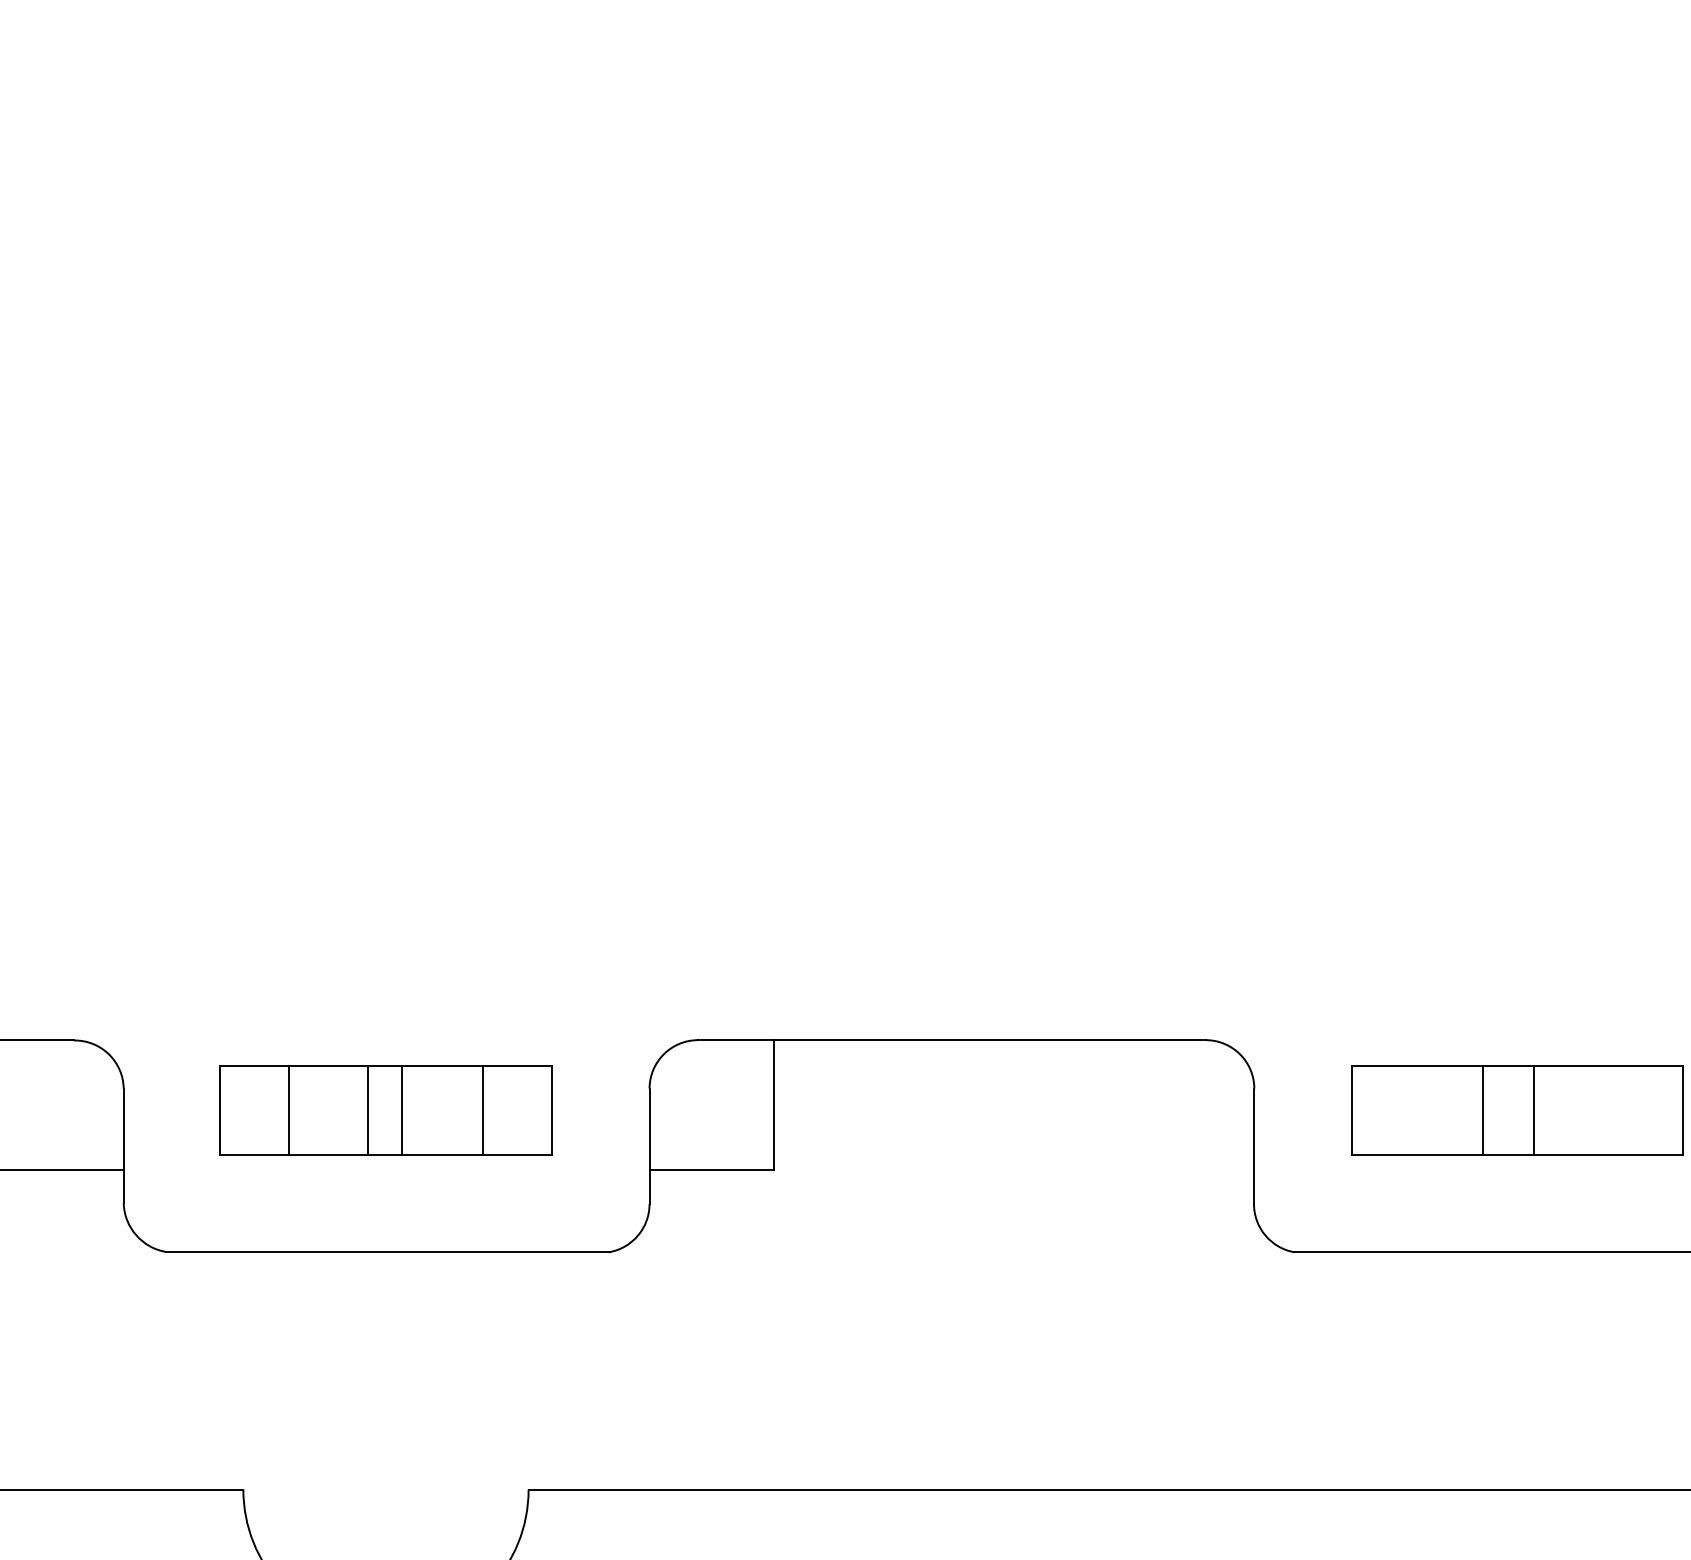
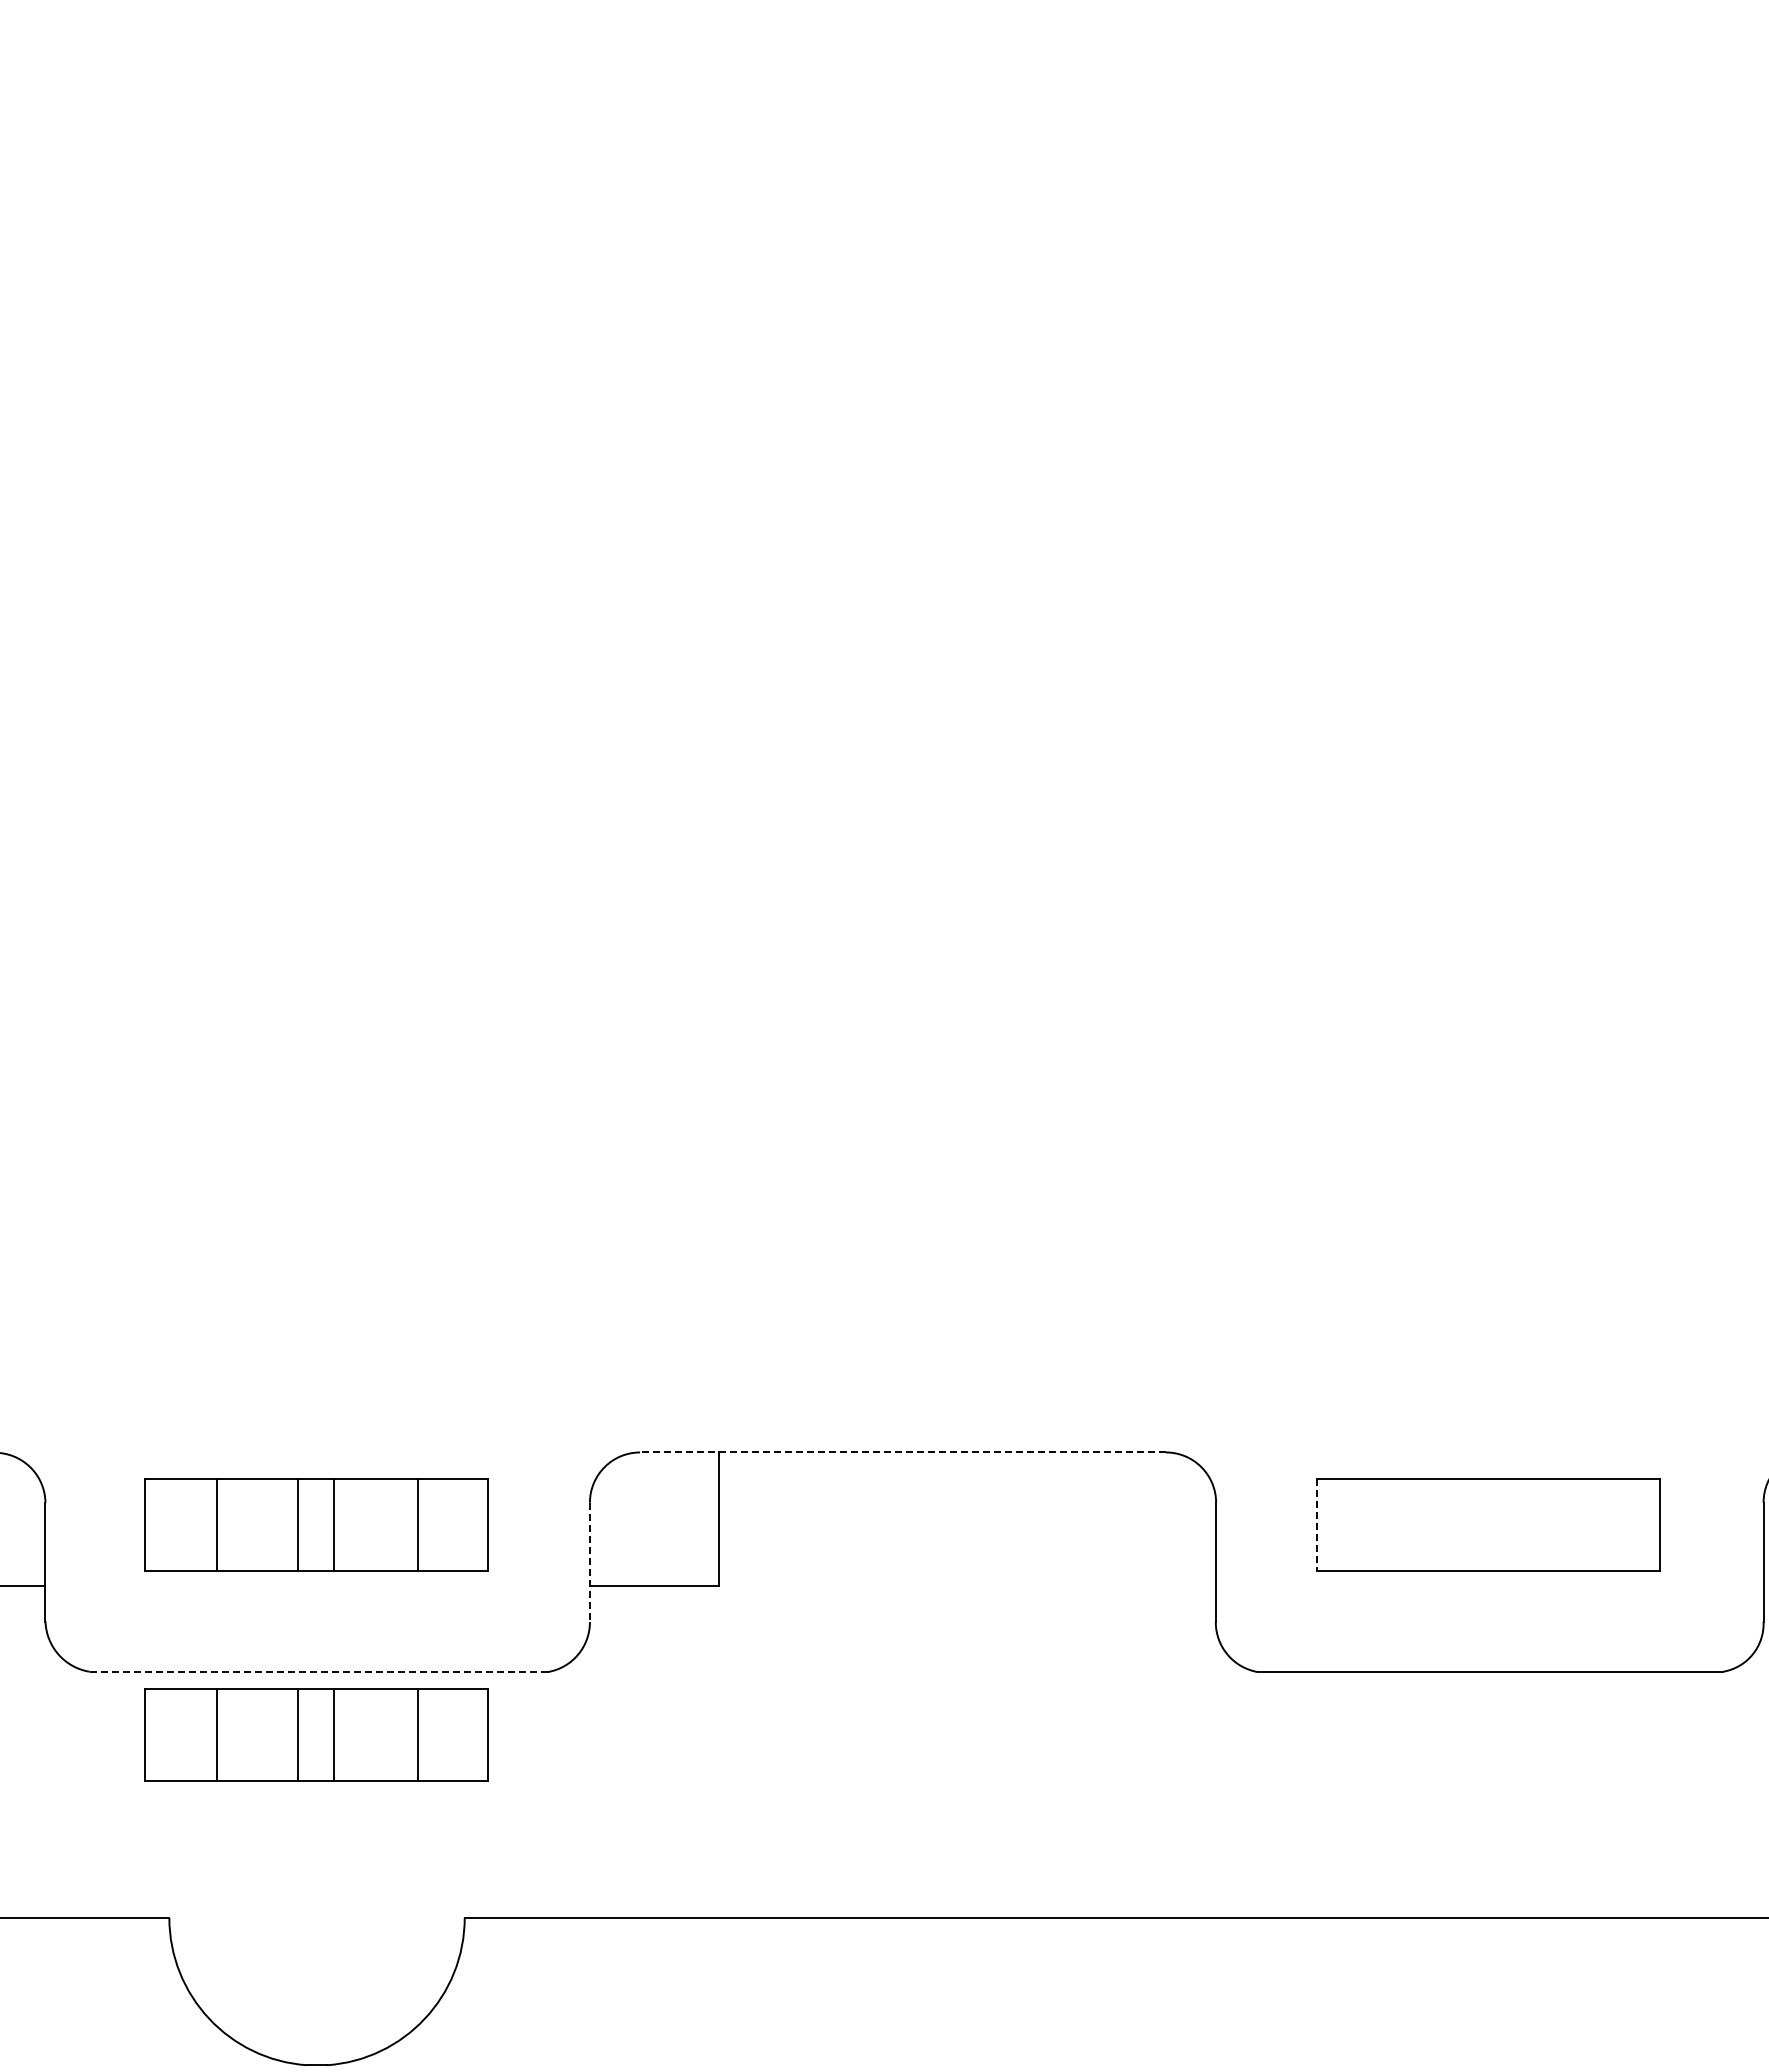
line: (952, 1040) -> (903, 1452), solid -> dashed
line: (1352, 1110) -> (1317, 1525), solid -> dashed
line: (1482, 1110) -> (1452, 1525), removed
line: (1533, 1110) -> (1505, 1525), removed
line: (649, 1146) -> (589, 1562), solid -> dashed
line: (387, 1251) -> (318, 1671), solid -> dashed
part: (385, 1312) -> (316, 1734), added

